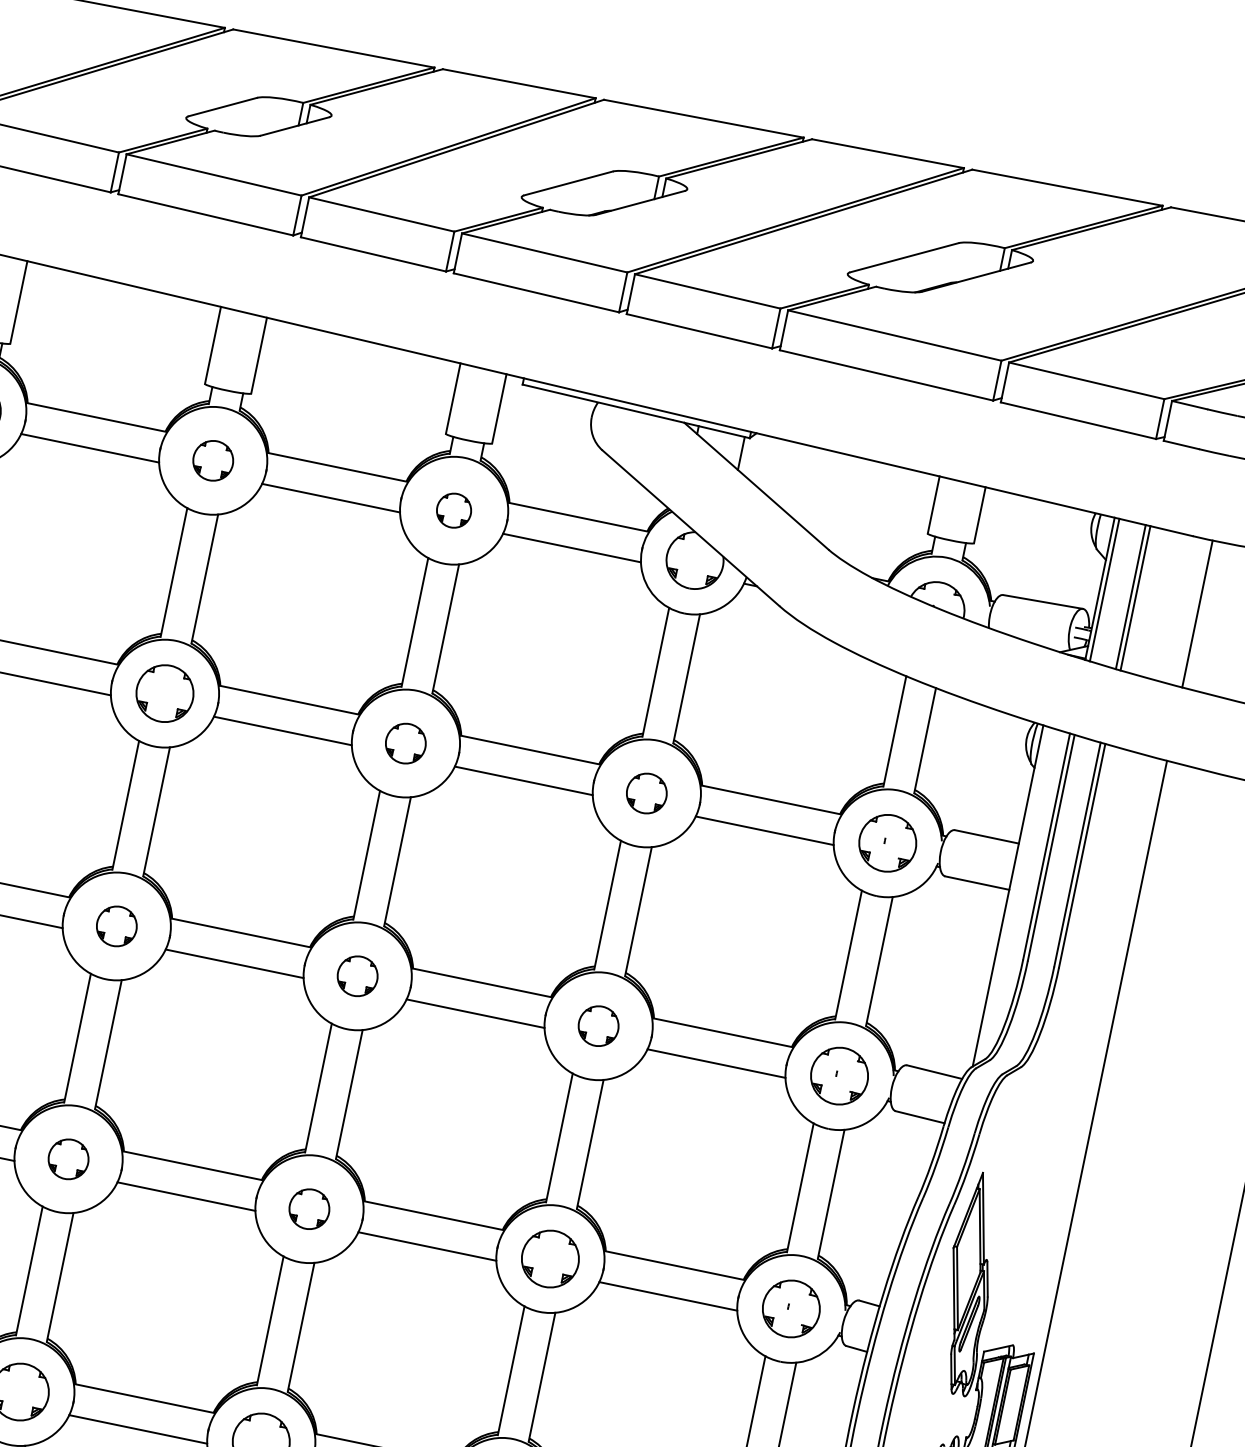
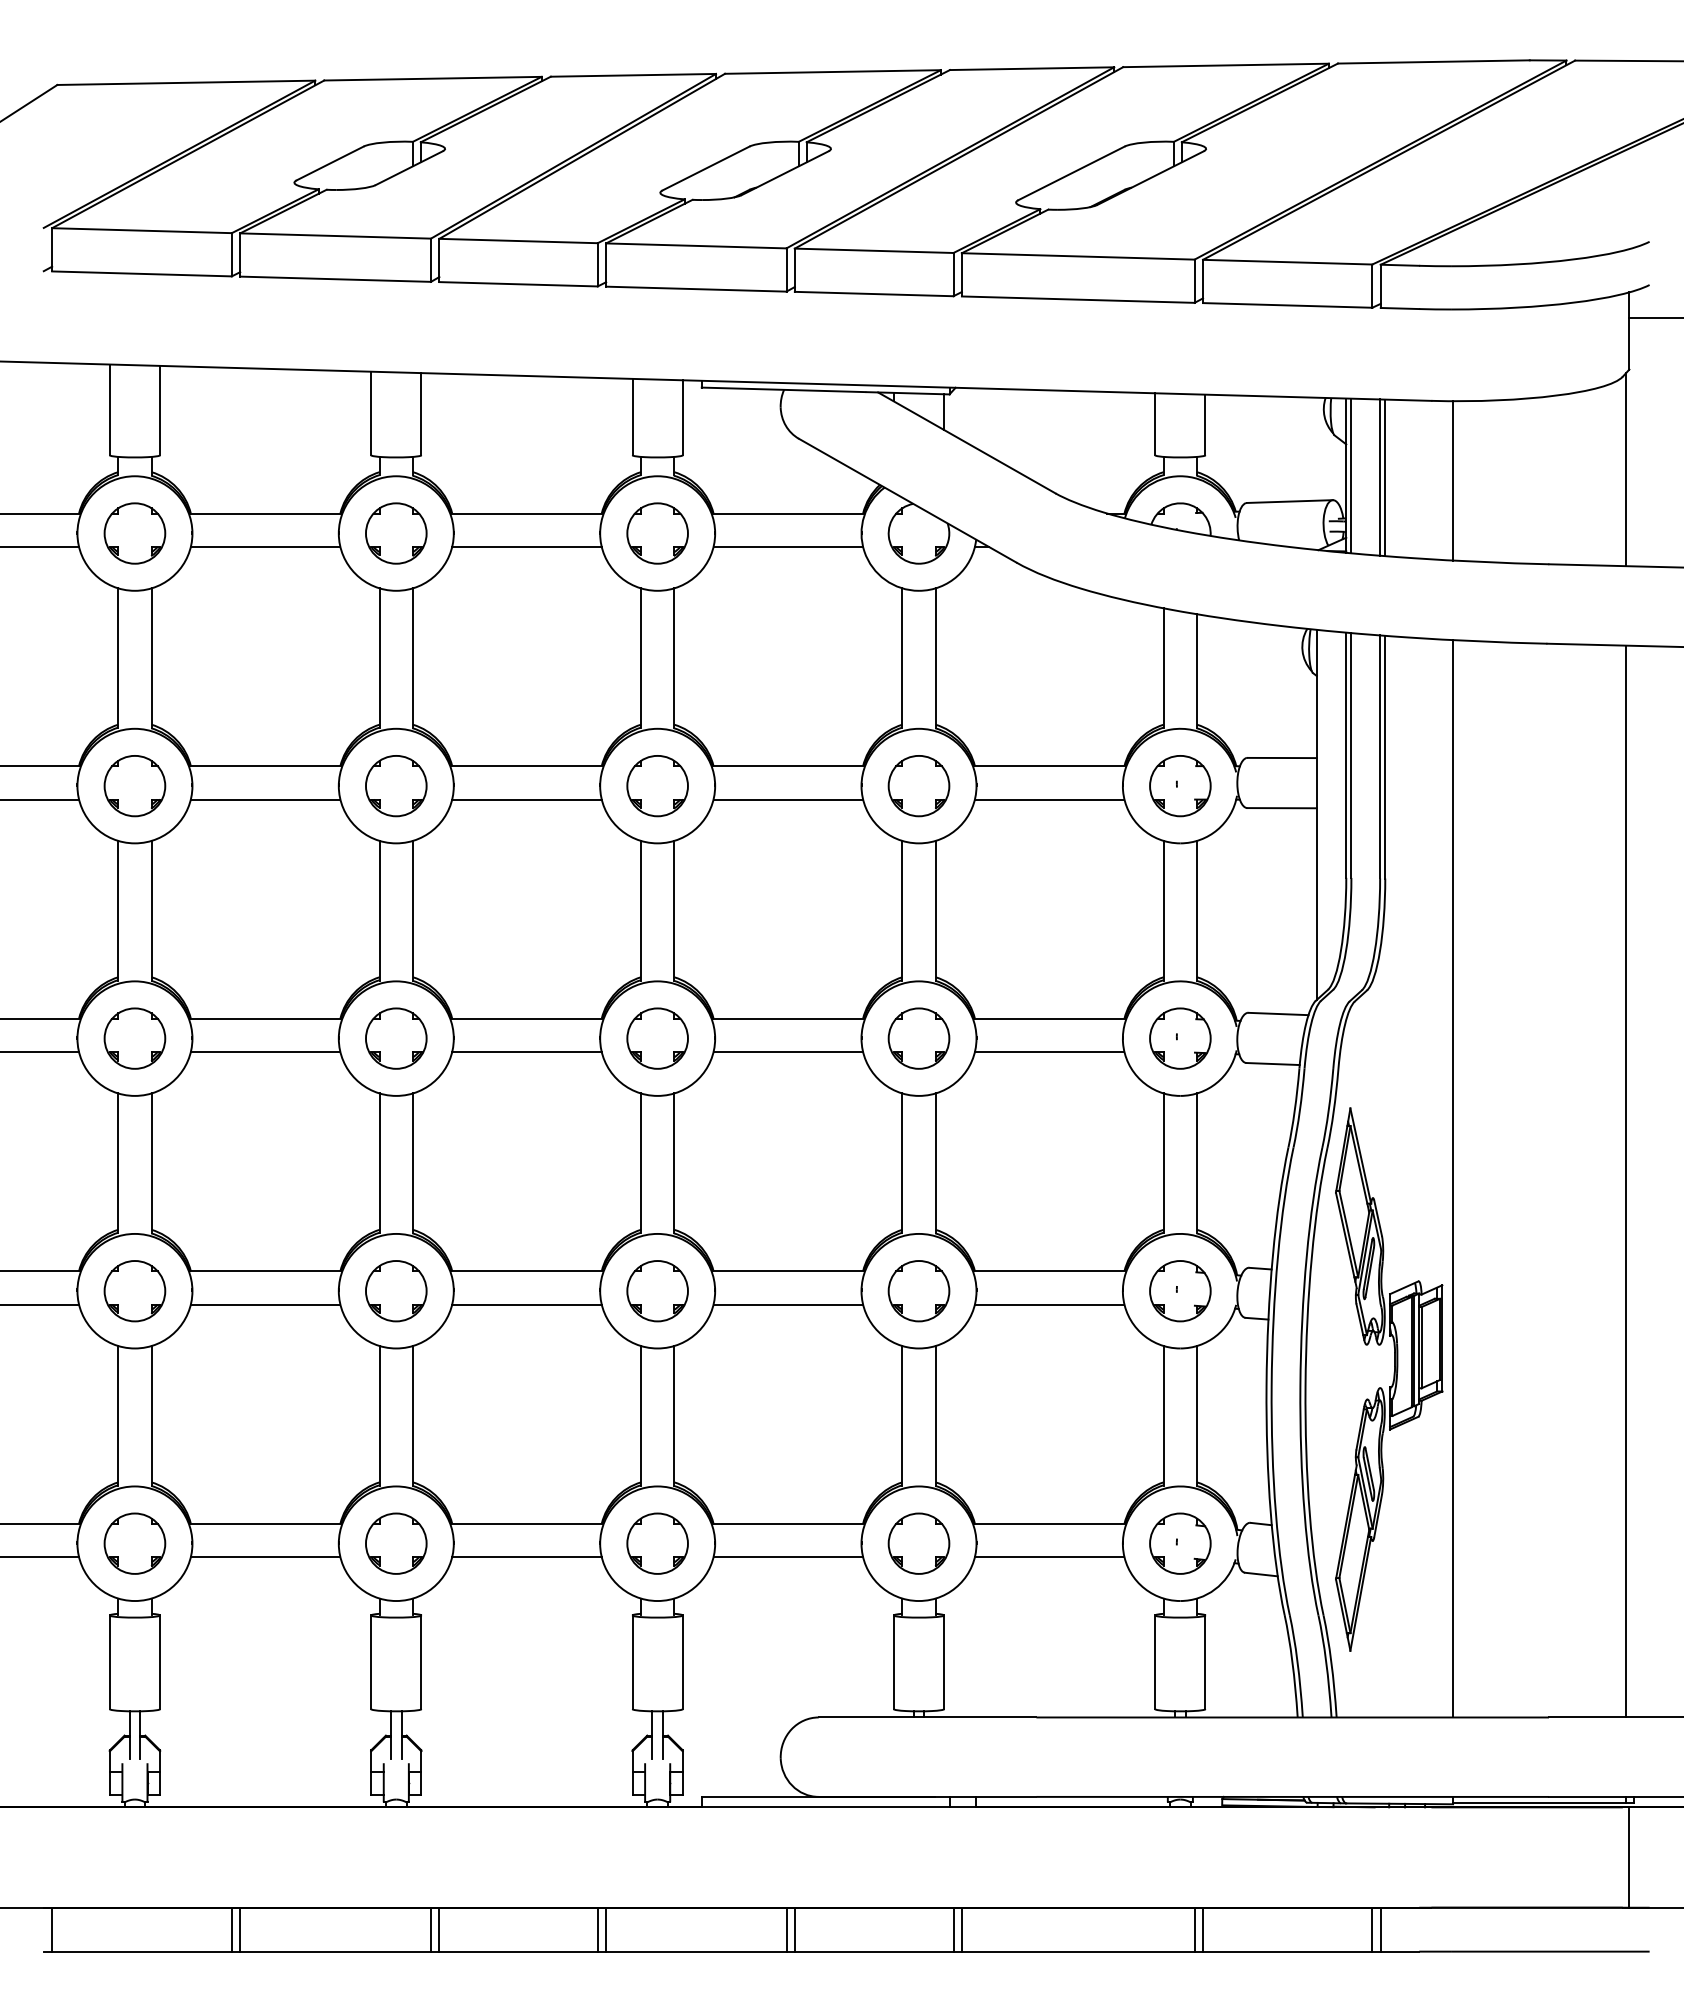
part: (213, 460) -> (396, 533), size x1.43
part: (453, 510) -> (657, 533), size x1.67
part: (405, 743) -> (657, 786), size x1.43
part: (646, 793) -> (918, 786), size x1.43
part: (116, 926) -> (396, 1038), size x1.43
part: (357, 976) -> (657, 1038), size x1.43
part: (598, 1026) -> (918, 1038), size x1.43
part: (68, 1159) -> (396, 1291), size x1.43
part: (309, 1209) -> (657, 1291), size x1.43

